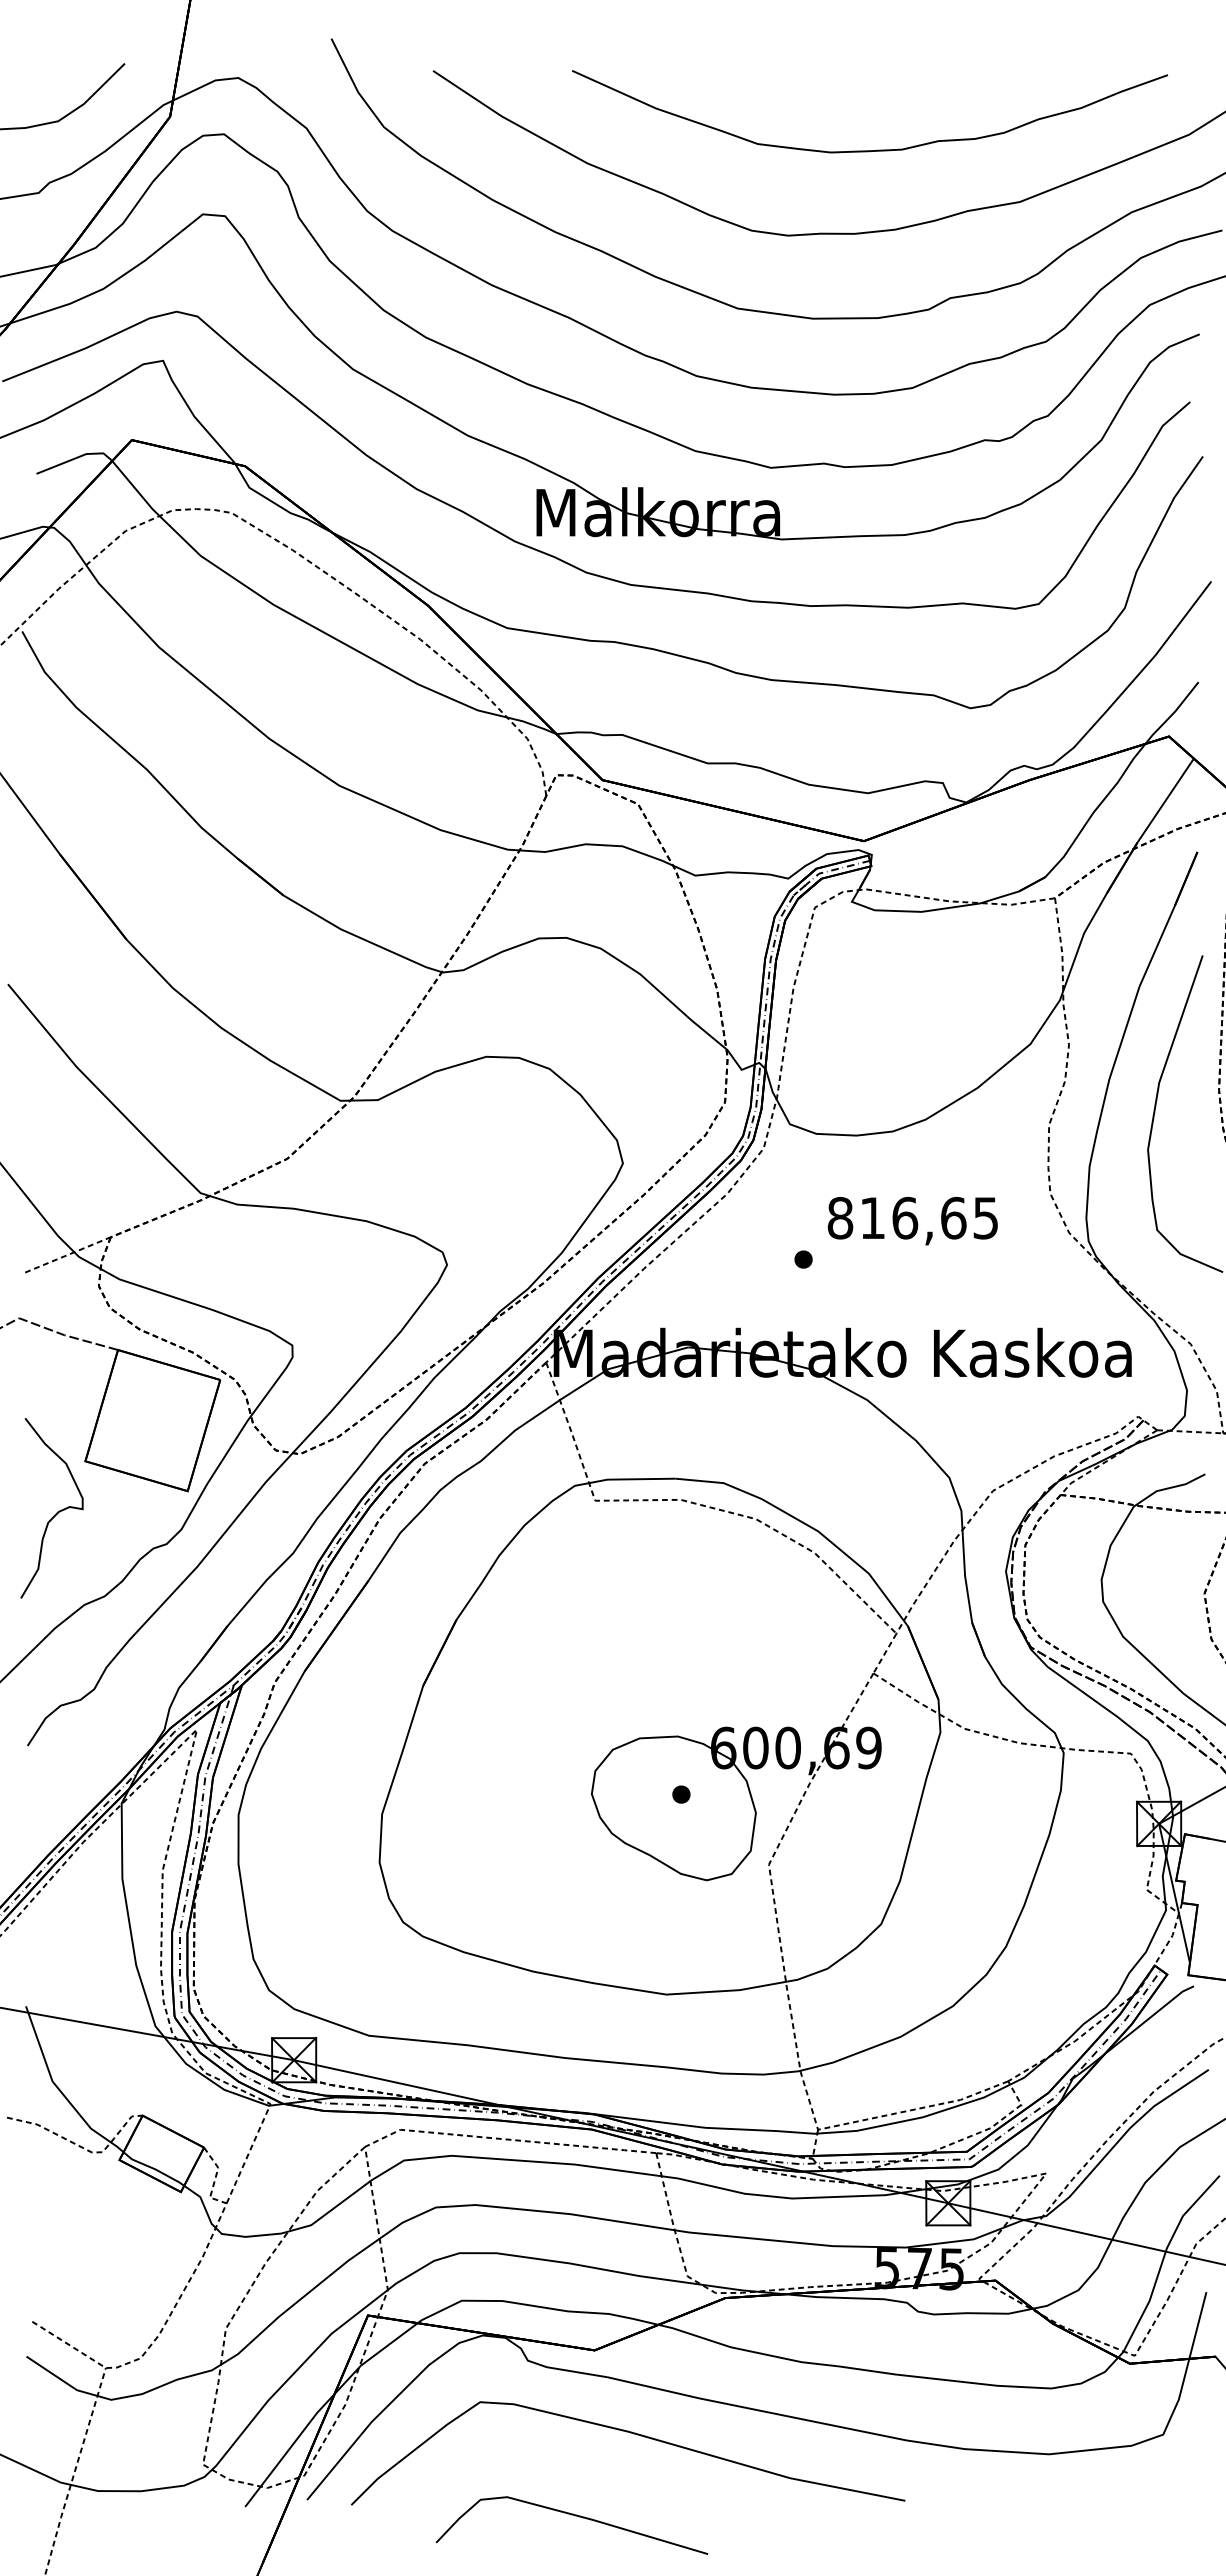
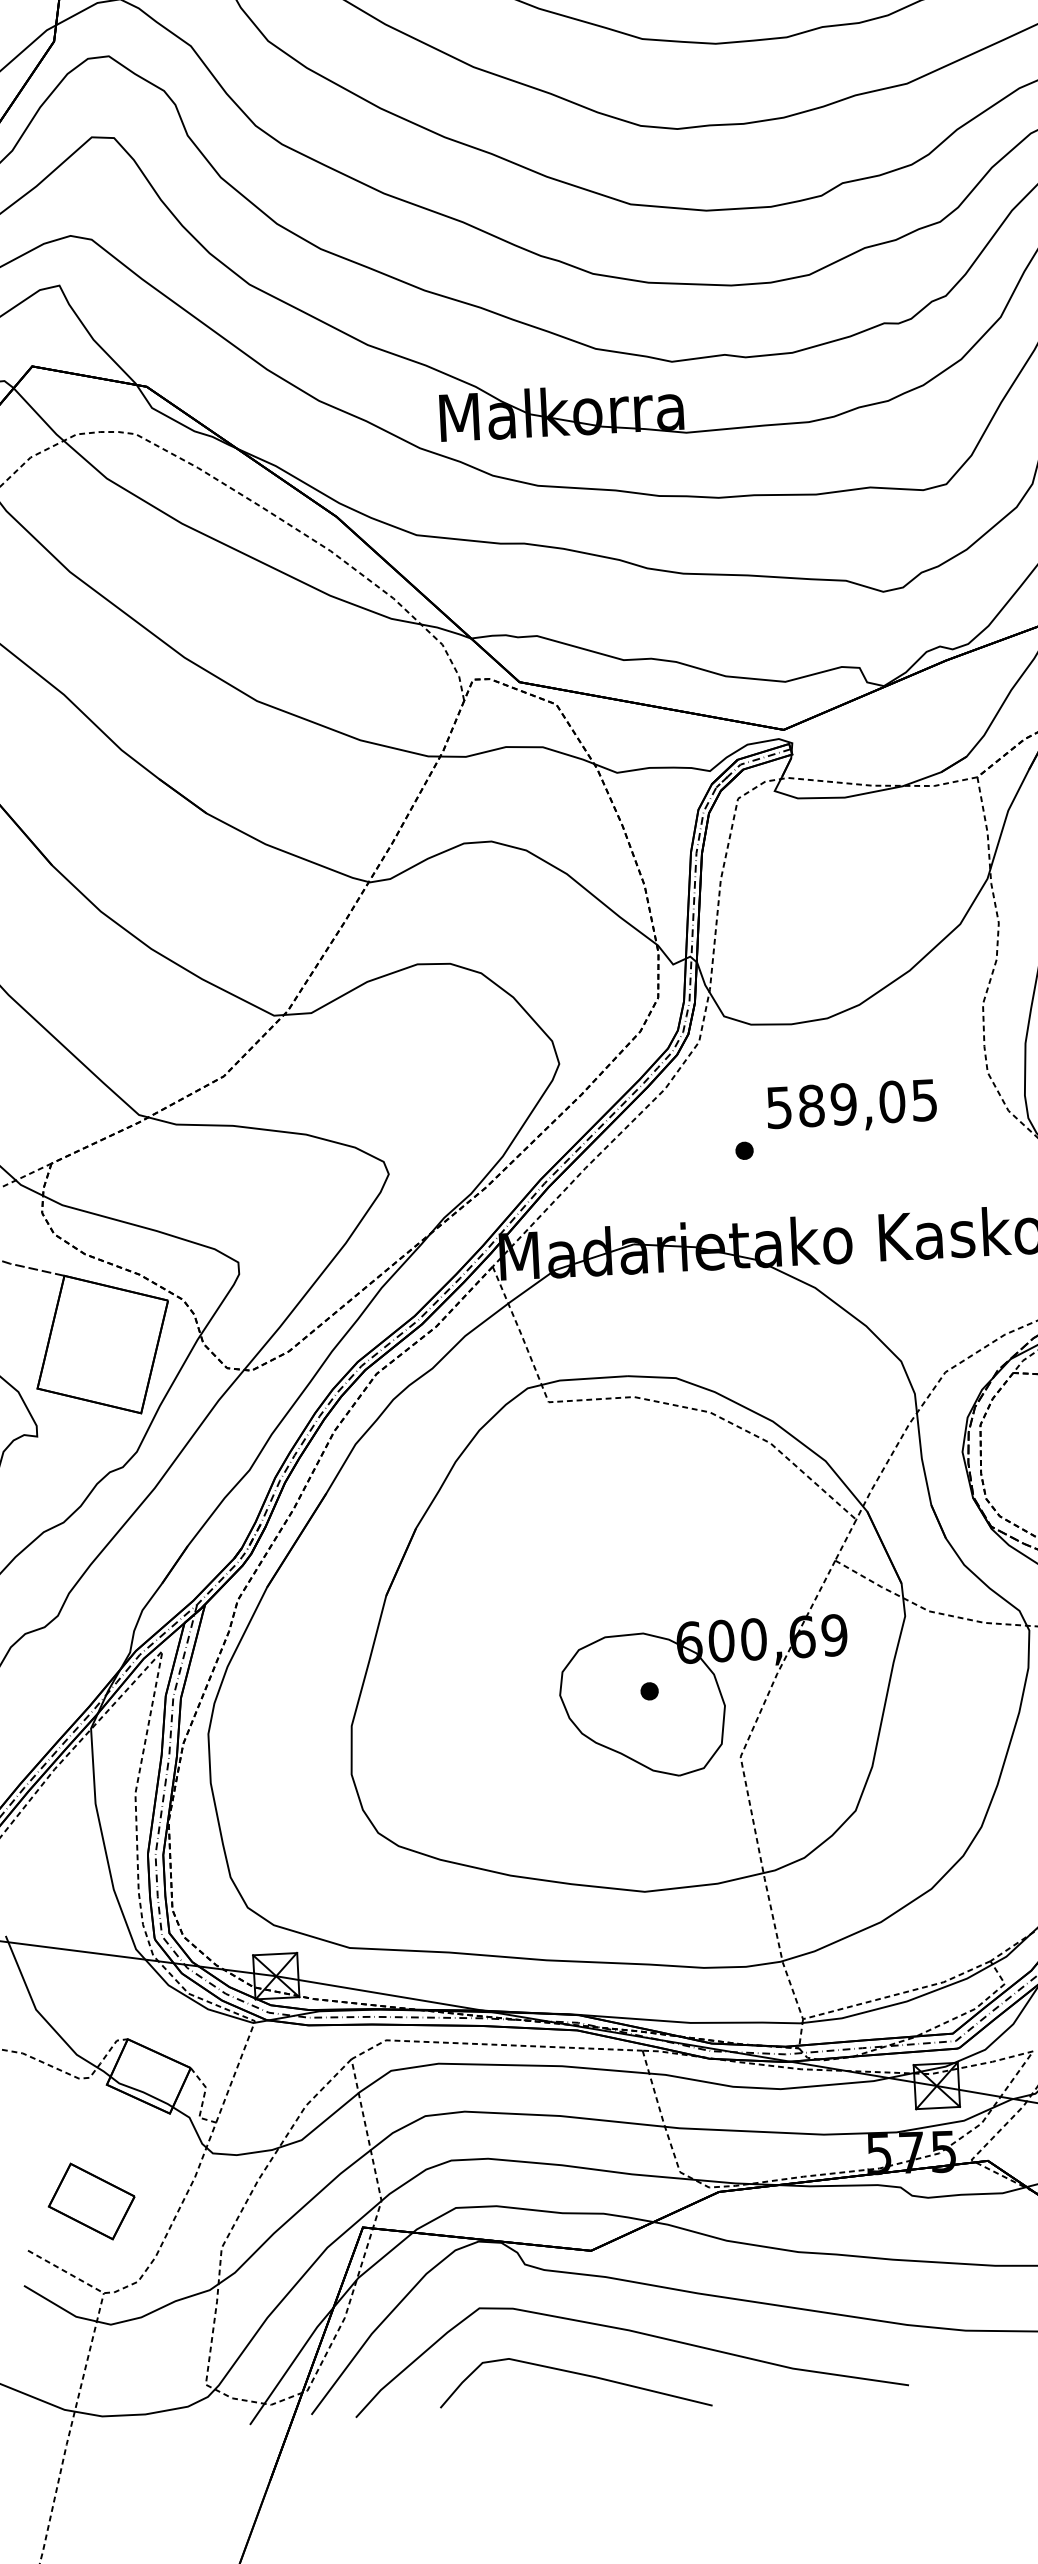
text: (896, 1217) -> (835, 1104), 816,65 -> 589,05
part: (98, 2275) -> (91, 2201), added
curve: (575, 2516) -> (578, 2374), moved

